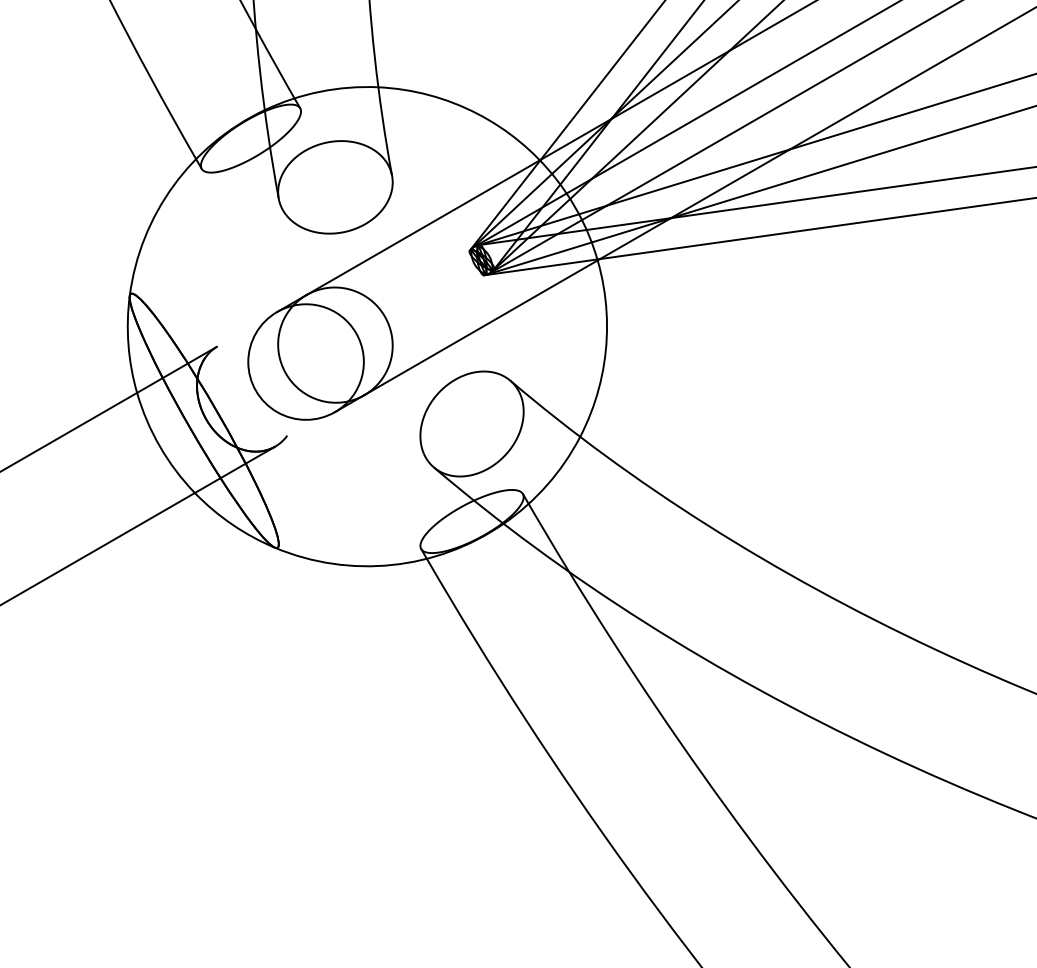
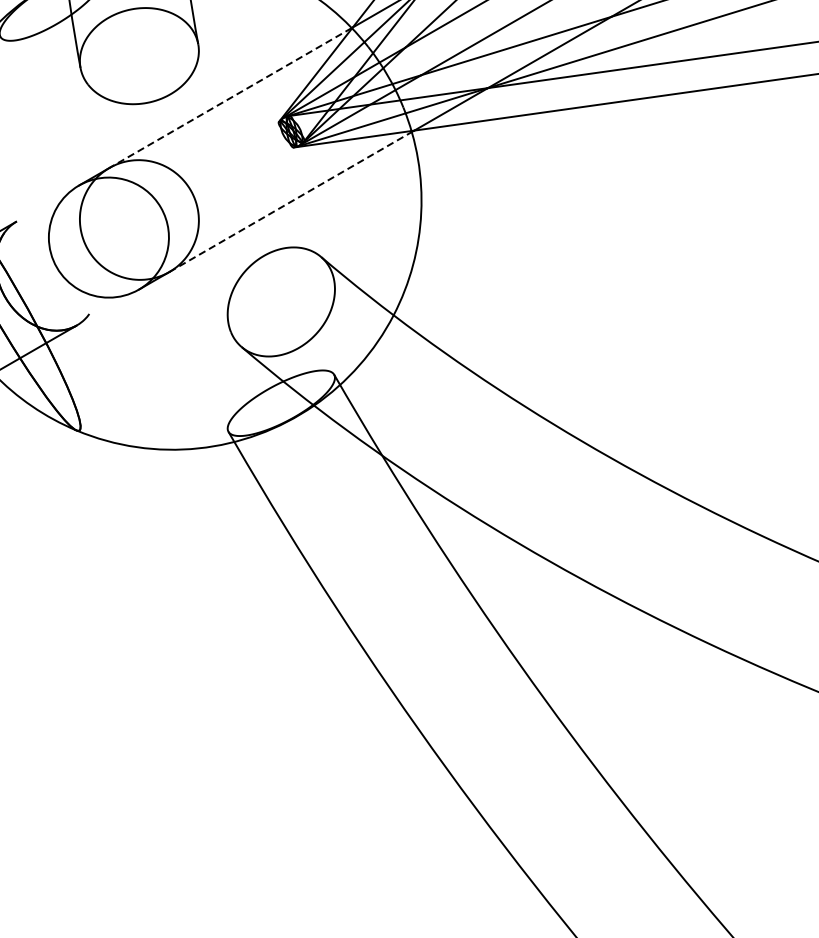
line: (423, 227) -> (230, 97), solid -> dashed
line: (481, 327) -> (291, 201), solid -> dashed

